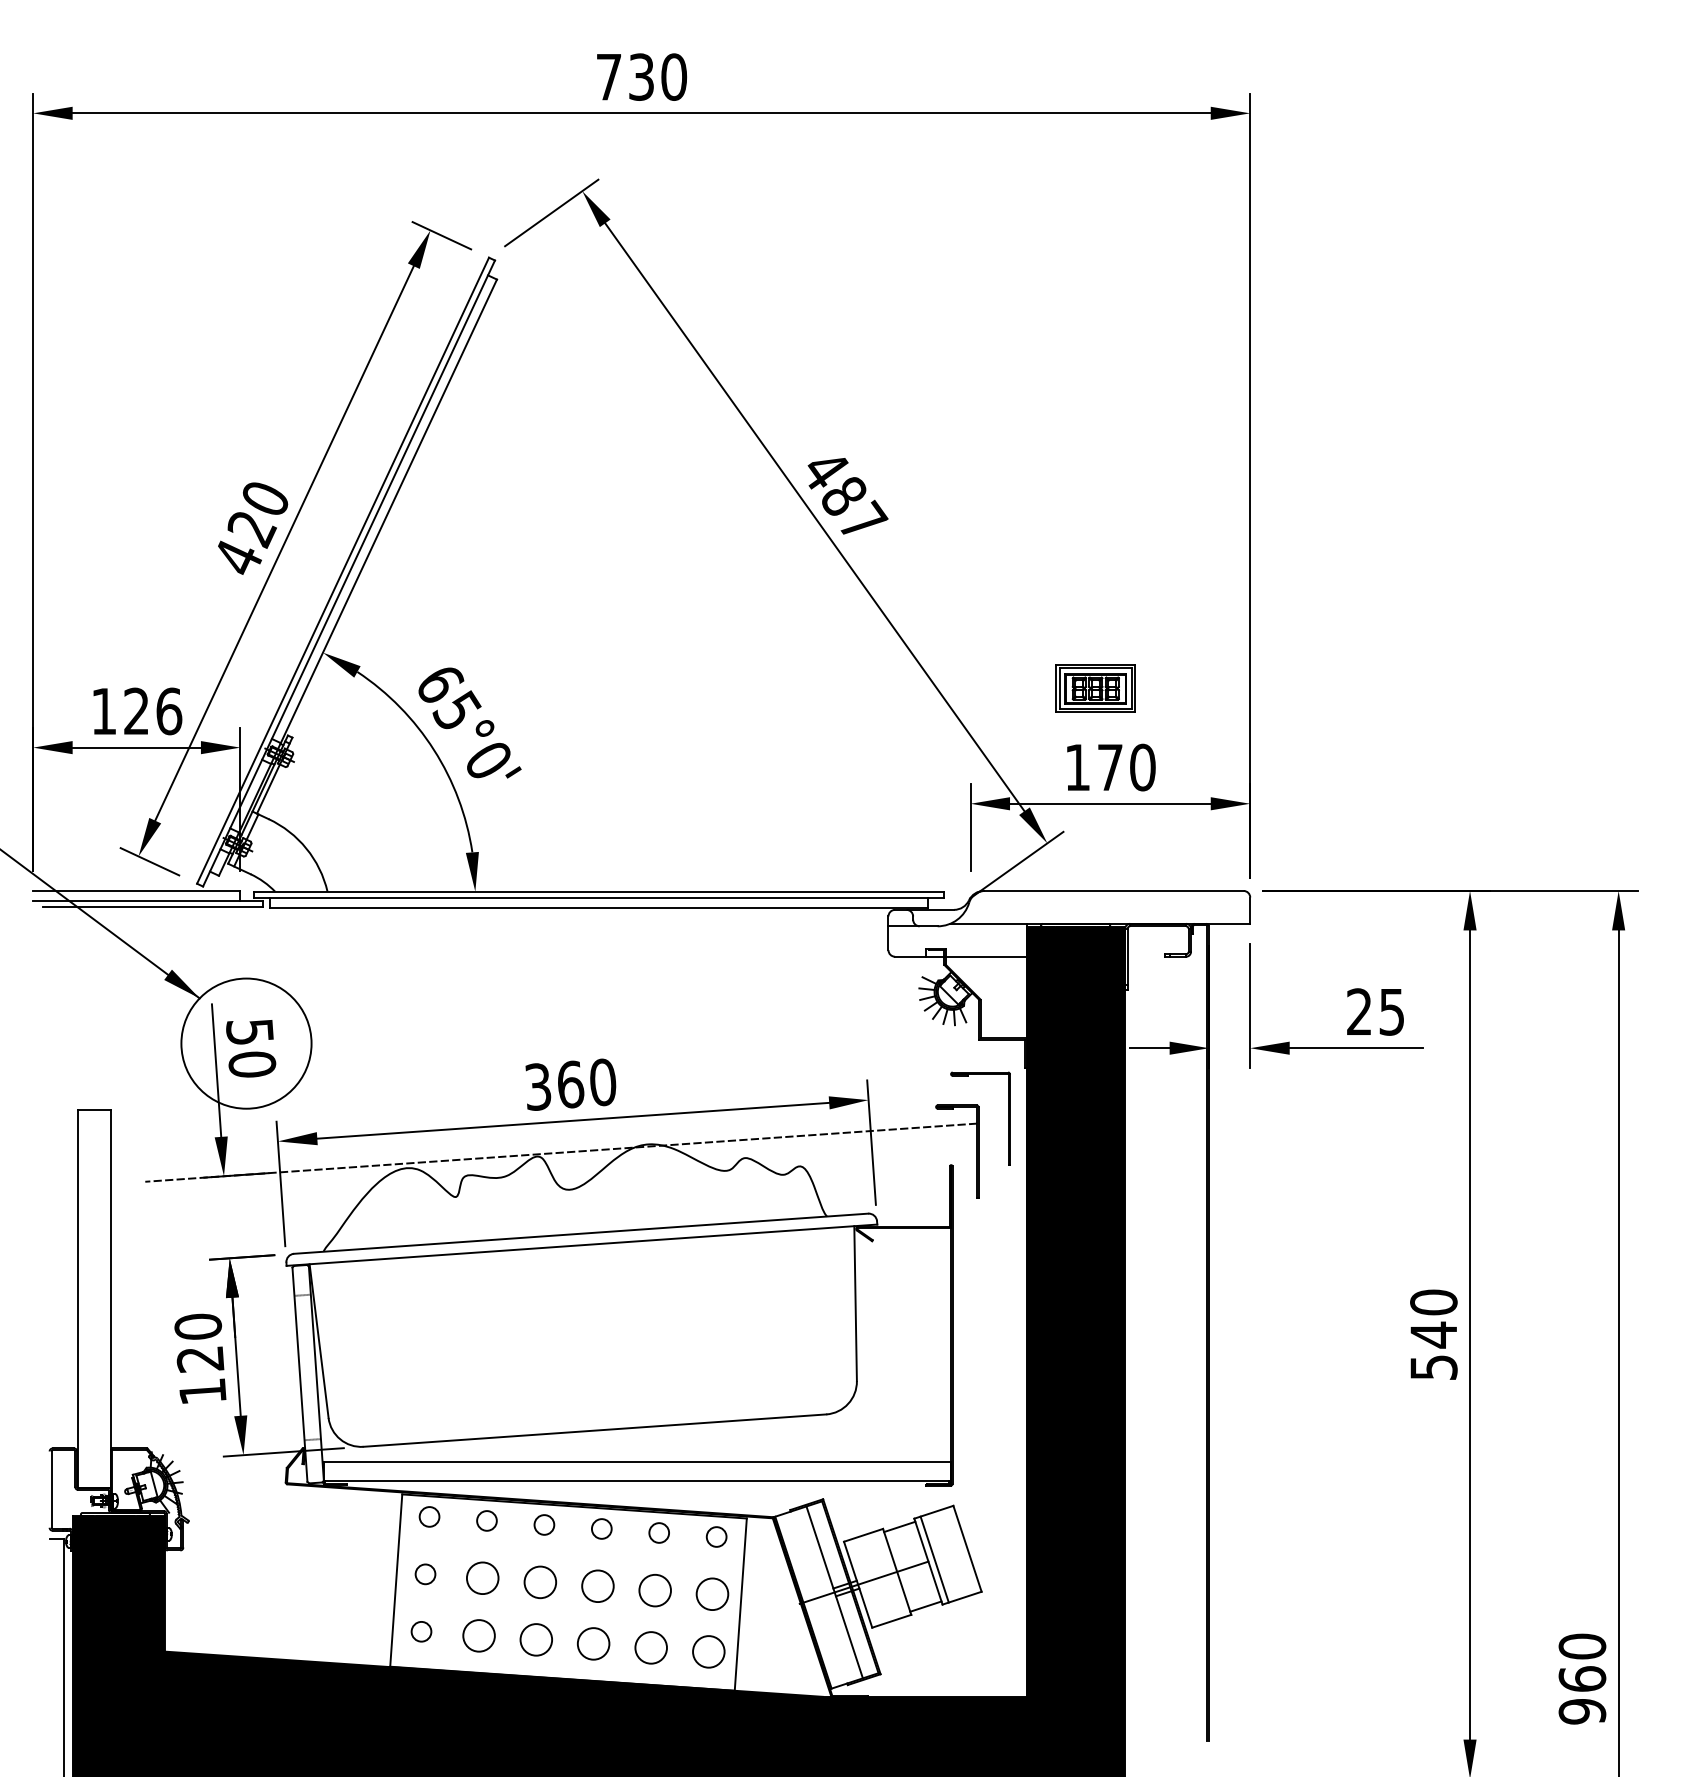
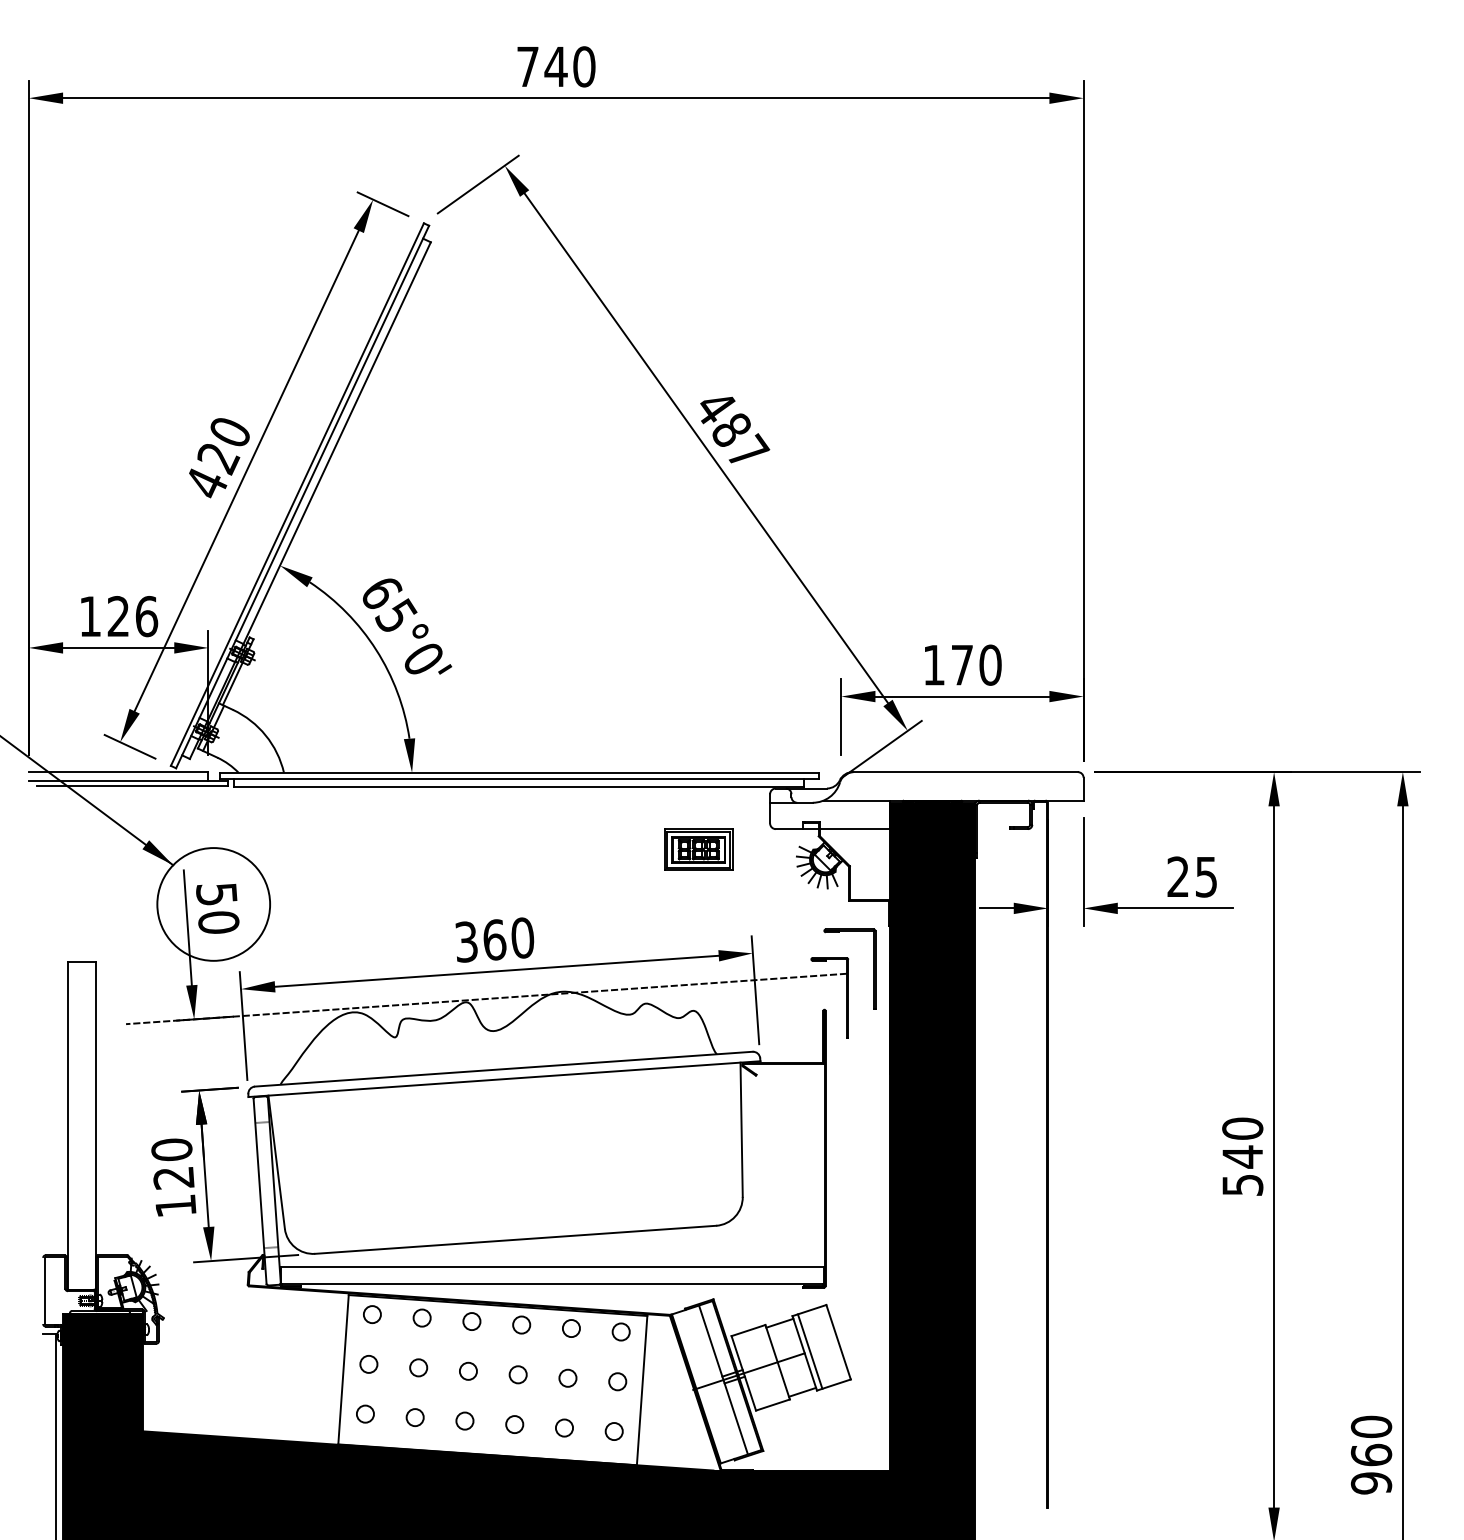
text: (640, 76) -> (555, 66), 730 -> 740
part: (1095, 688) -> (698, 849), moved
circle: (482, 1577) -> (418, 1367), size x0.62
circle: (539, 1581) -> (467, 1370), size x0.62
circle: (596, 1586) -> (517, 1374), size x0.62
circle: (654, 1589) -> (567, 1377), size x0.62
circle: (712, 1594) -> (617, 1381), size x0.62
circle: (478, 1635) -> (414, 1417), size x0.62
circle: (535, 1639) -> (464, 1420), size x0.62
circle: (593, 1643) -> (514, 1424), size x0.62
circle: (651, 1647) -> (564, 1427), size x0.62
circle: (707, 1651) -> (613, 1431), size x0.62

